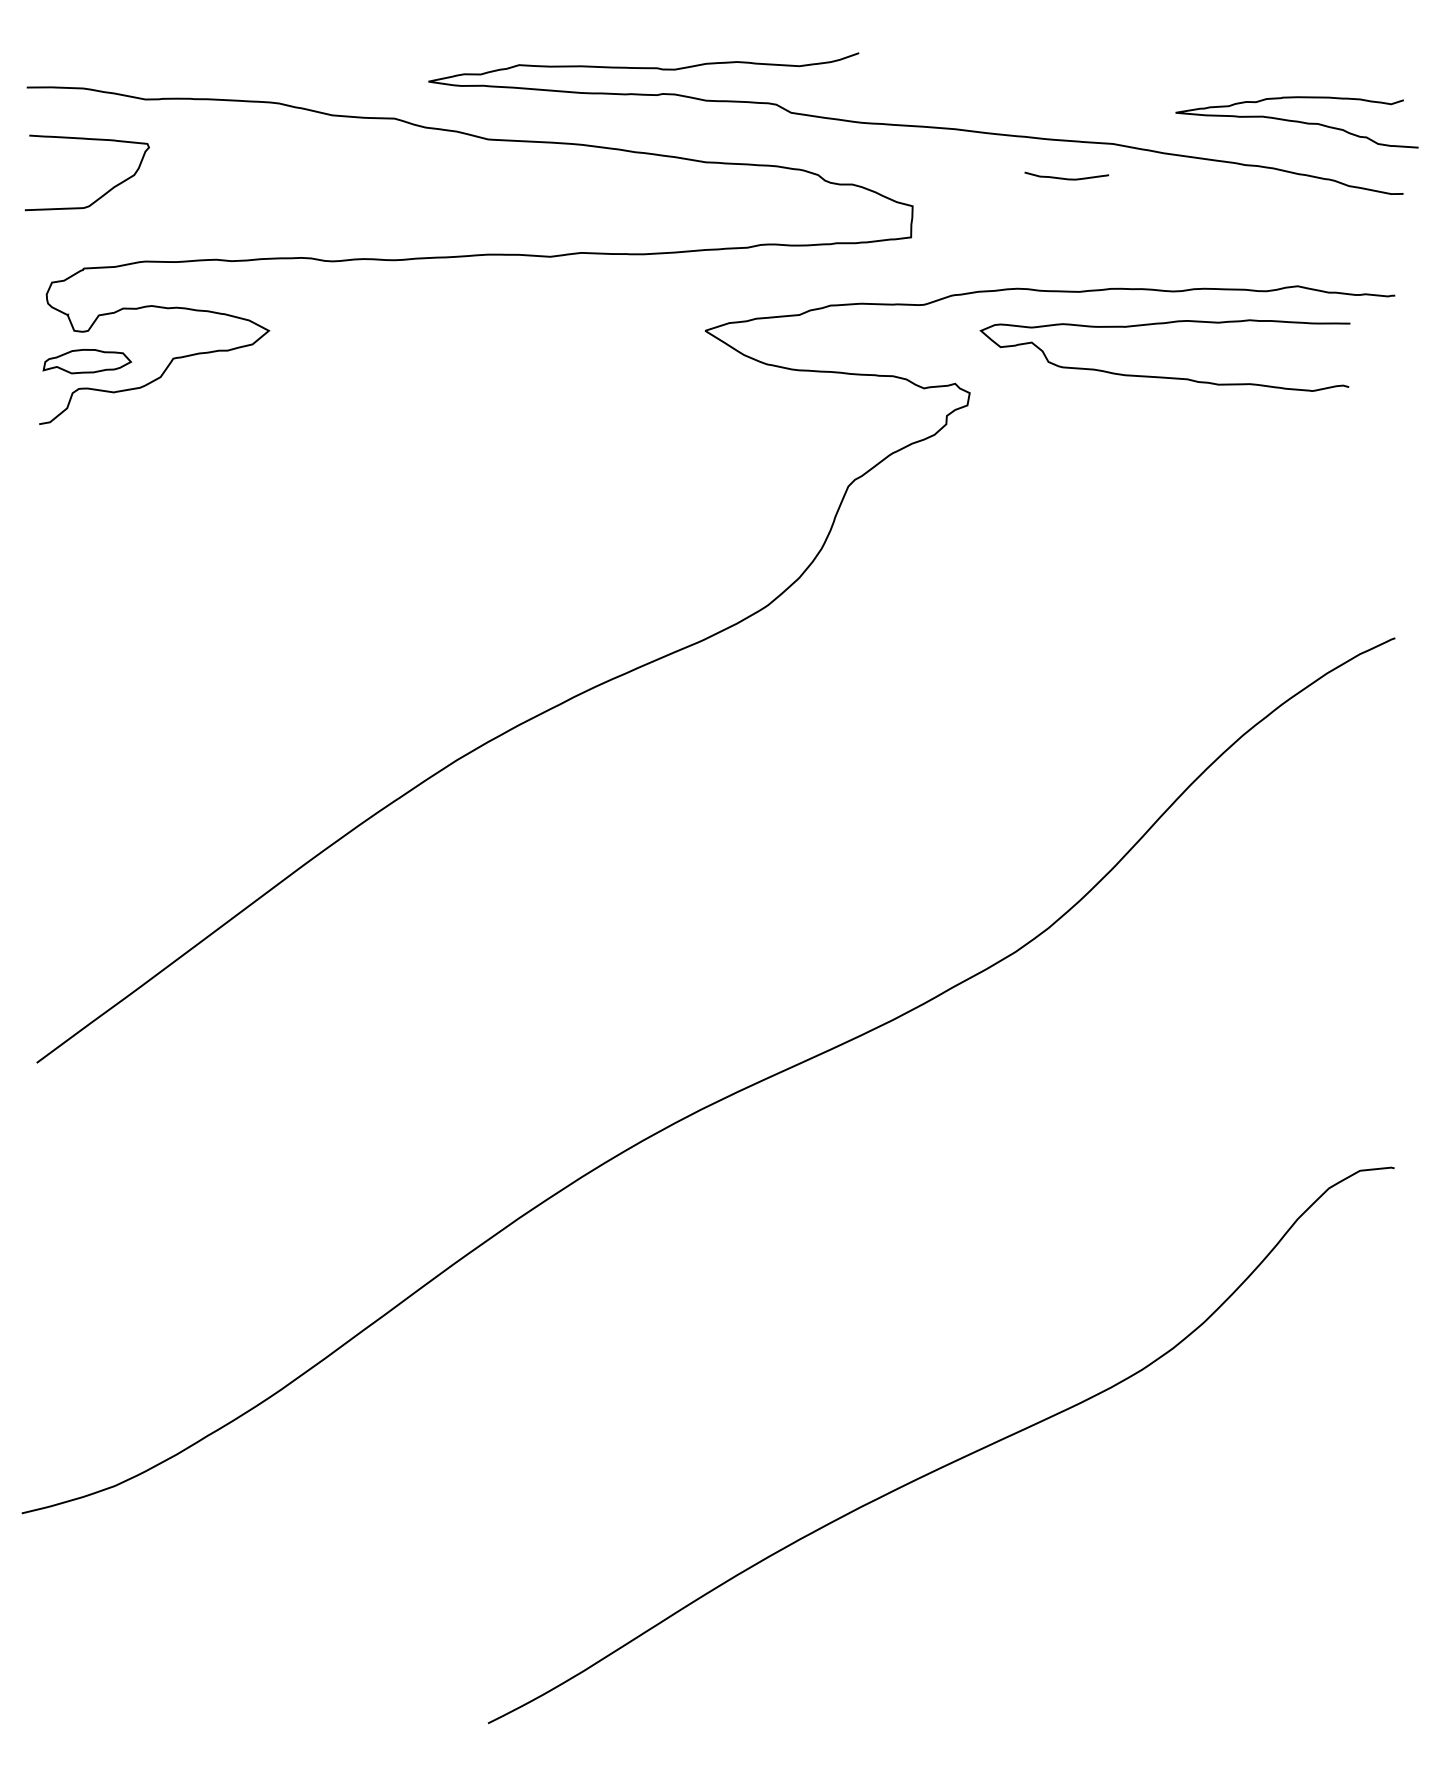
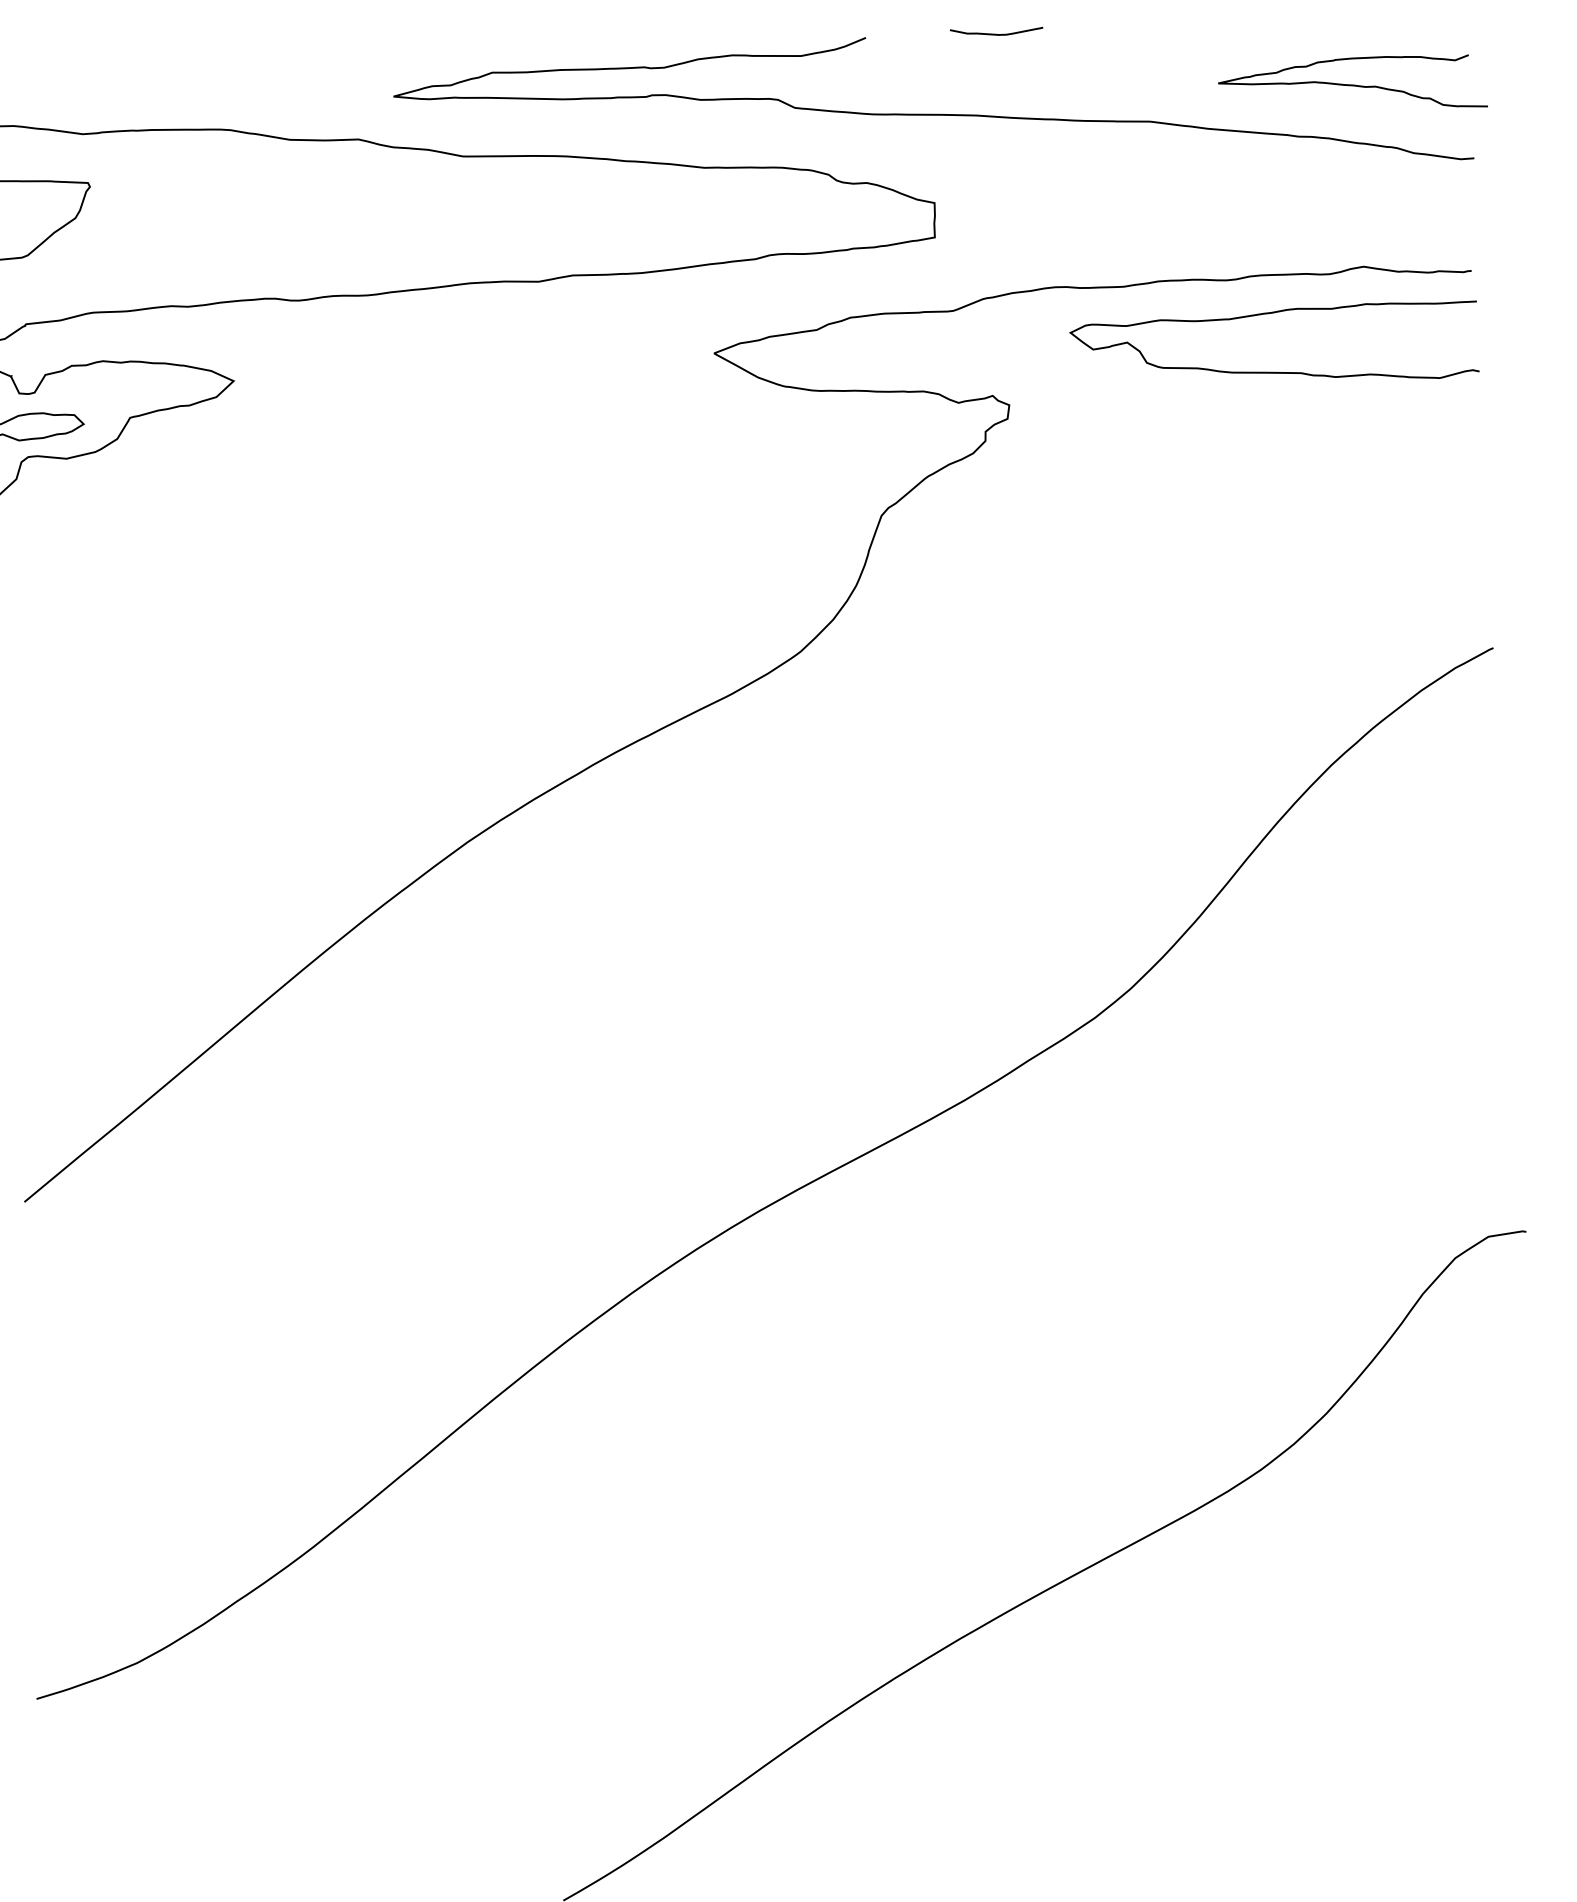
curve: (1066, 178) -> (996, 34), moved
curve: (1164, 376) -> (1275, 371), moved

